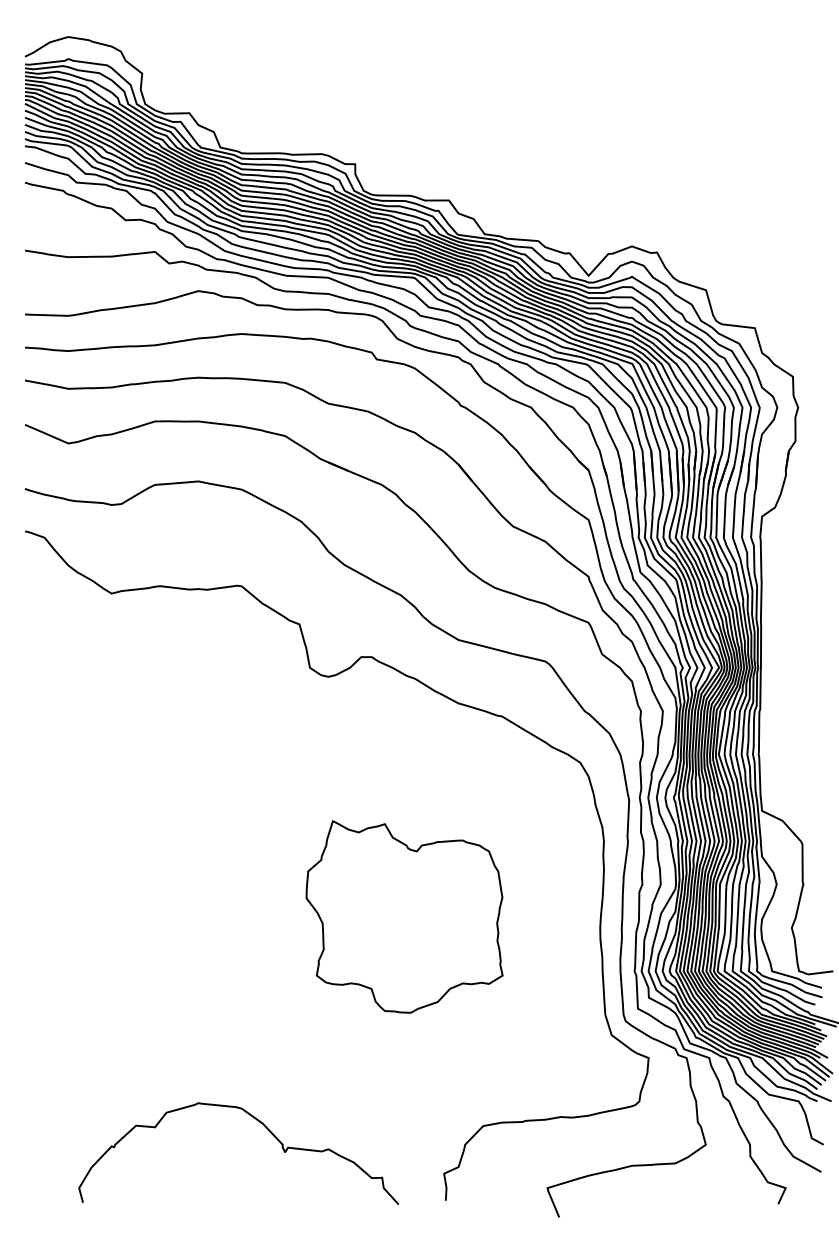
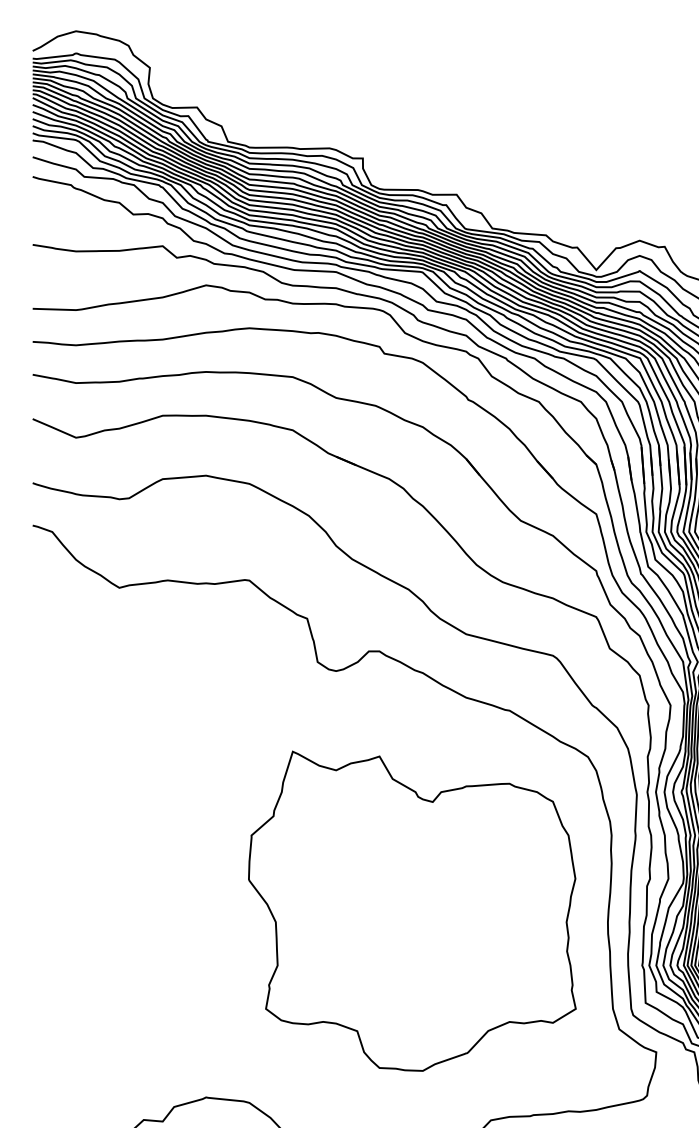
part: (404, 916) -> (412, 910), size x1.67

